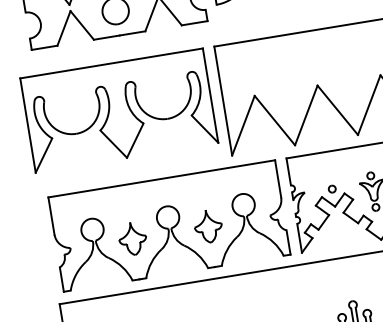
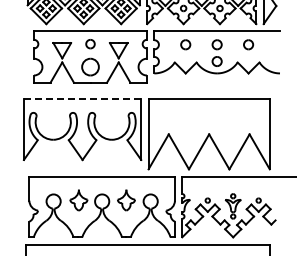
line: (111, 63) -> (82, 99), solid -> dashed
part: (208, 226) -> (126, 200), moved
part: (132, 239) -> (78, 200), moved

